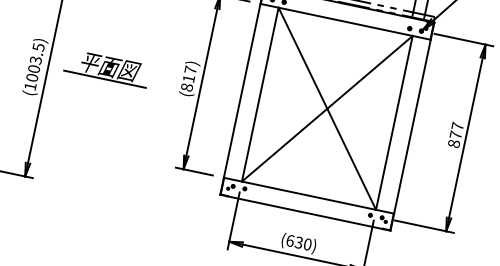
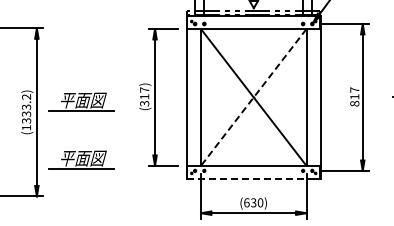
text: (35, 61) -> (26, 108), (1003.5) -> (1333.2)
text: (186, 87) -> (144, 103), (817) -> (317)
line: (327, 108) -> (253, 97), solid -> dashed
text: (455, 134) -> (354, 96), 877 -> 817
part: (91, 141) -> (81, 159), added
line: (305, 212) -> (253, 179), solid -> dashed

